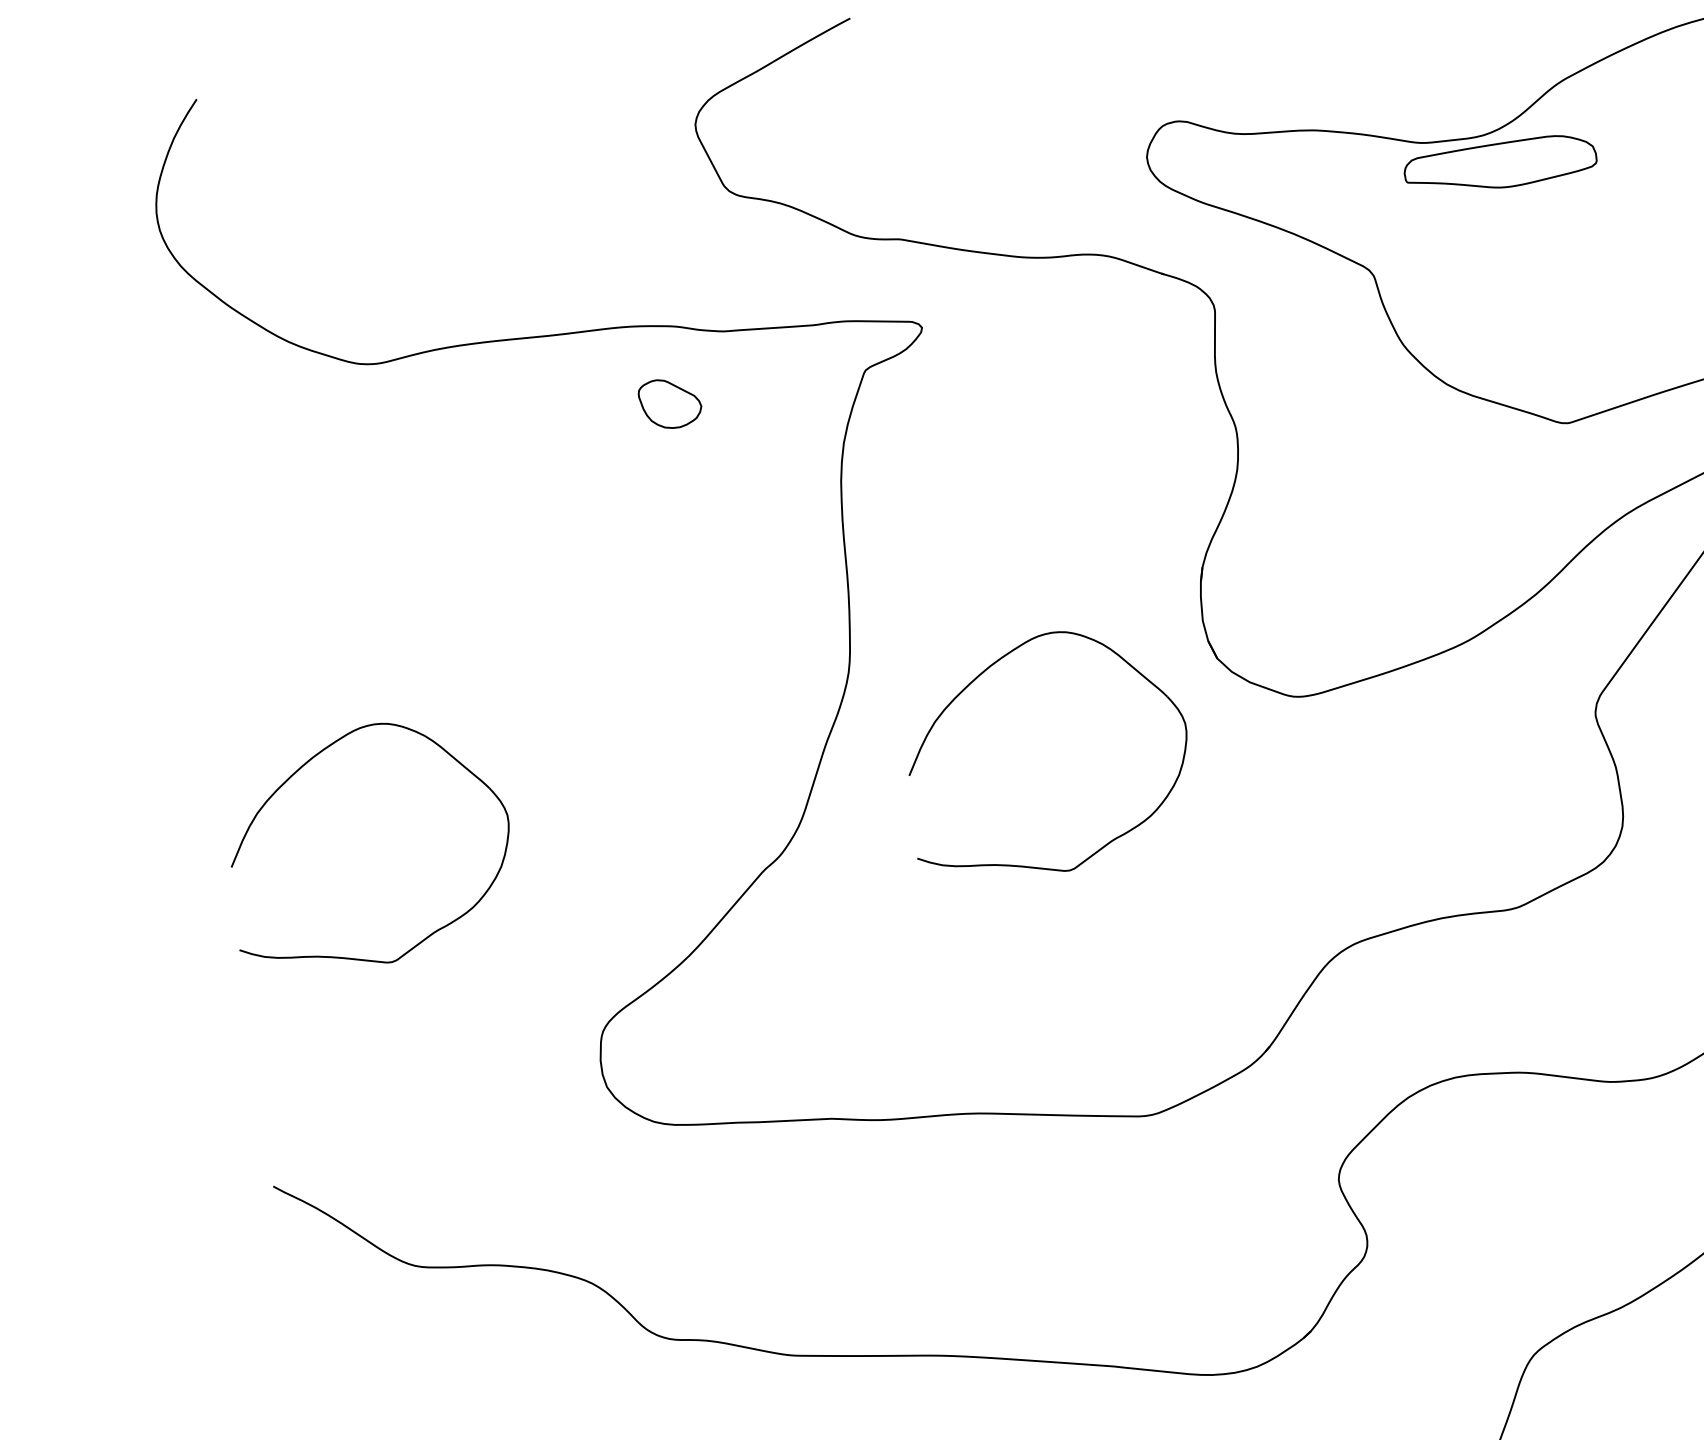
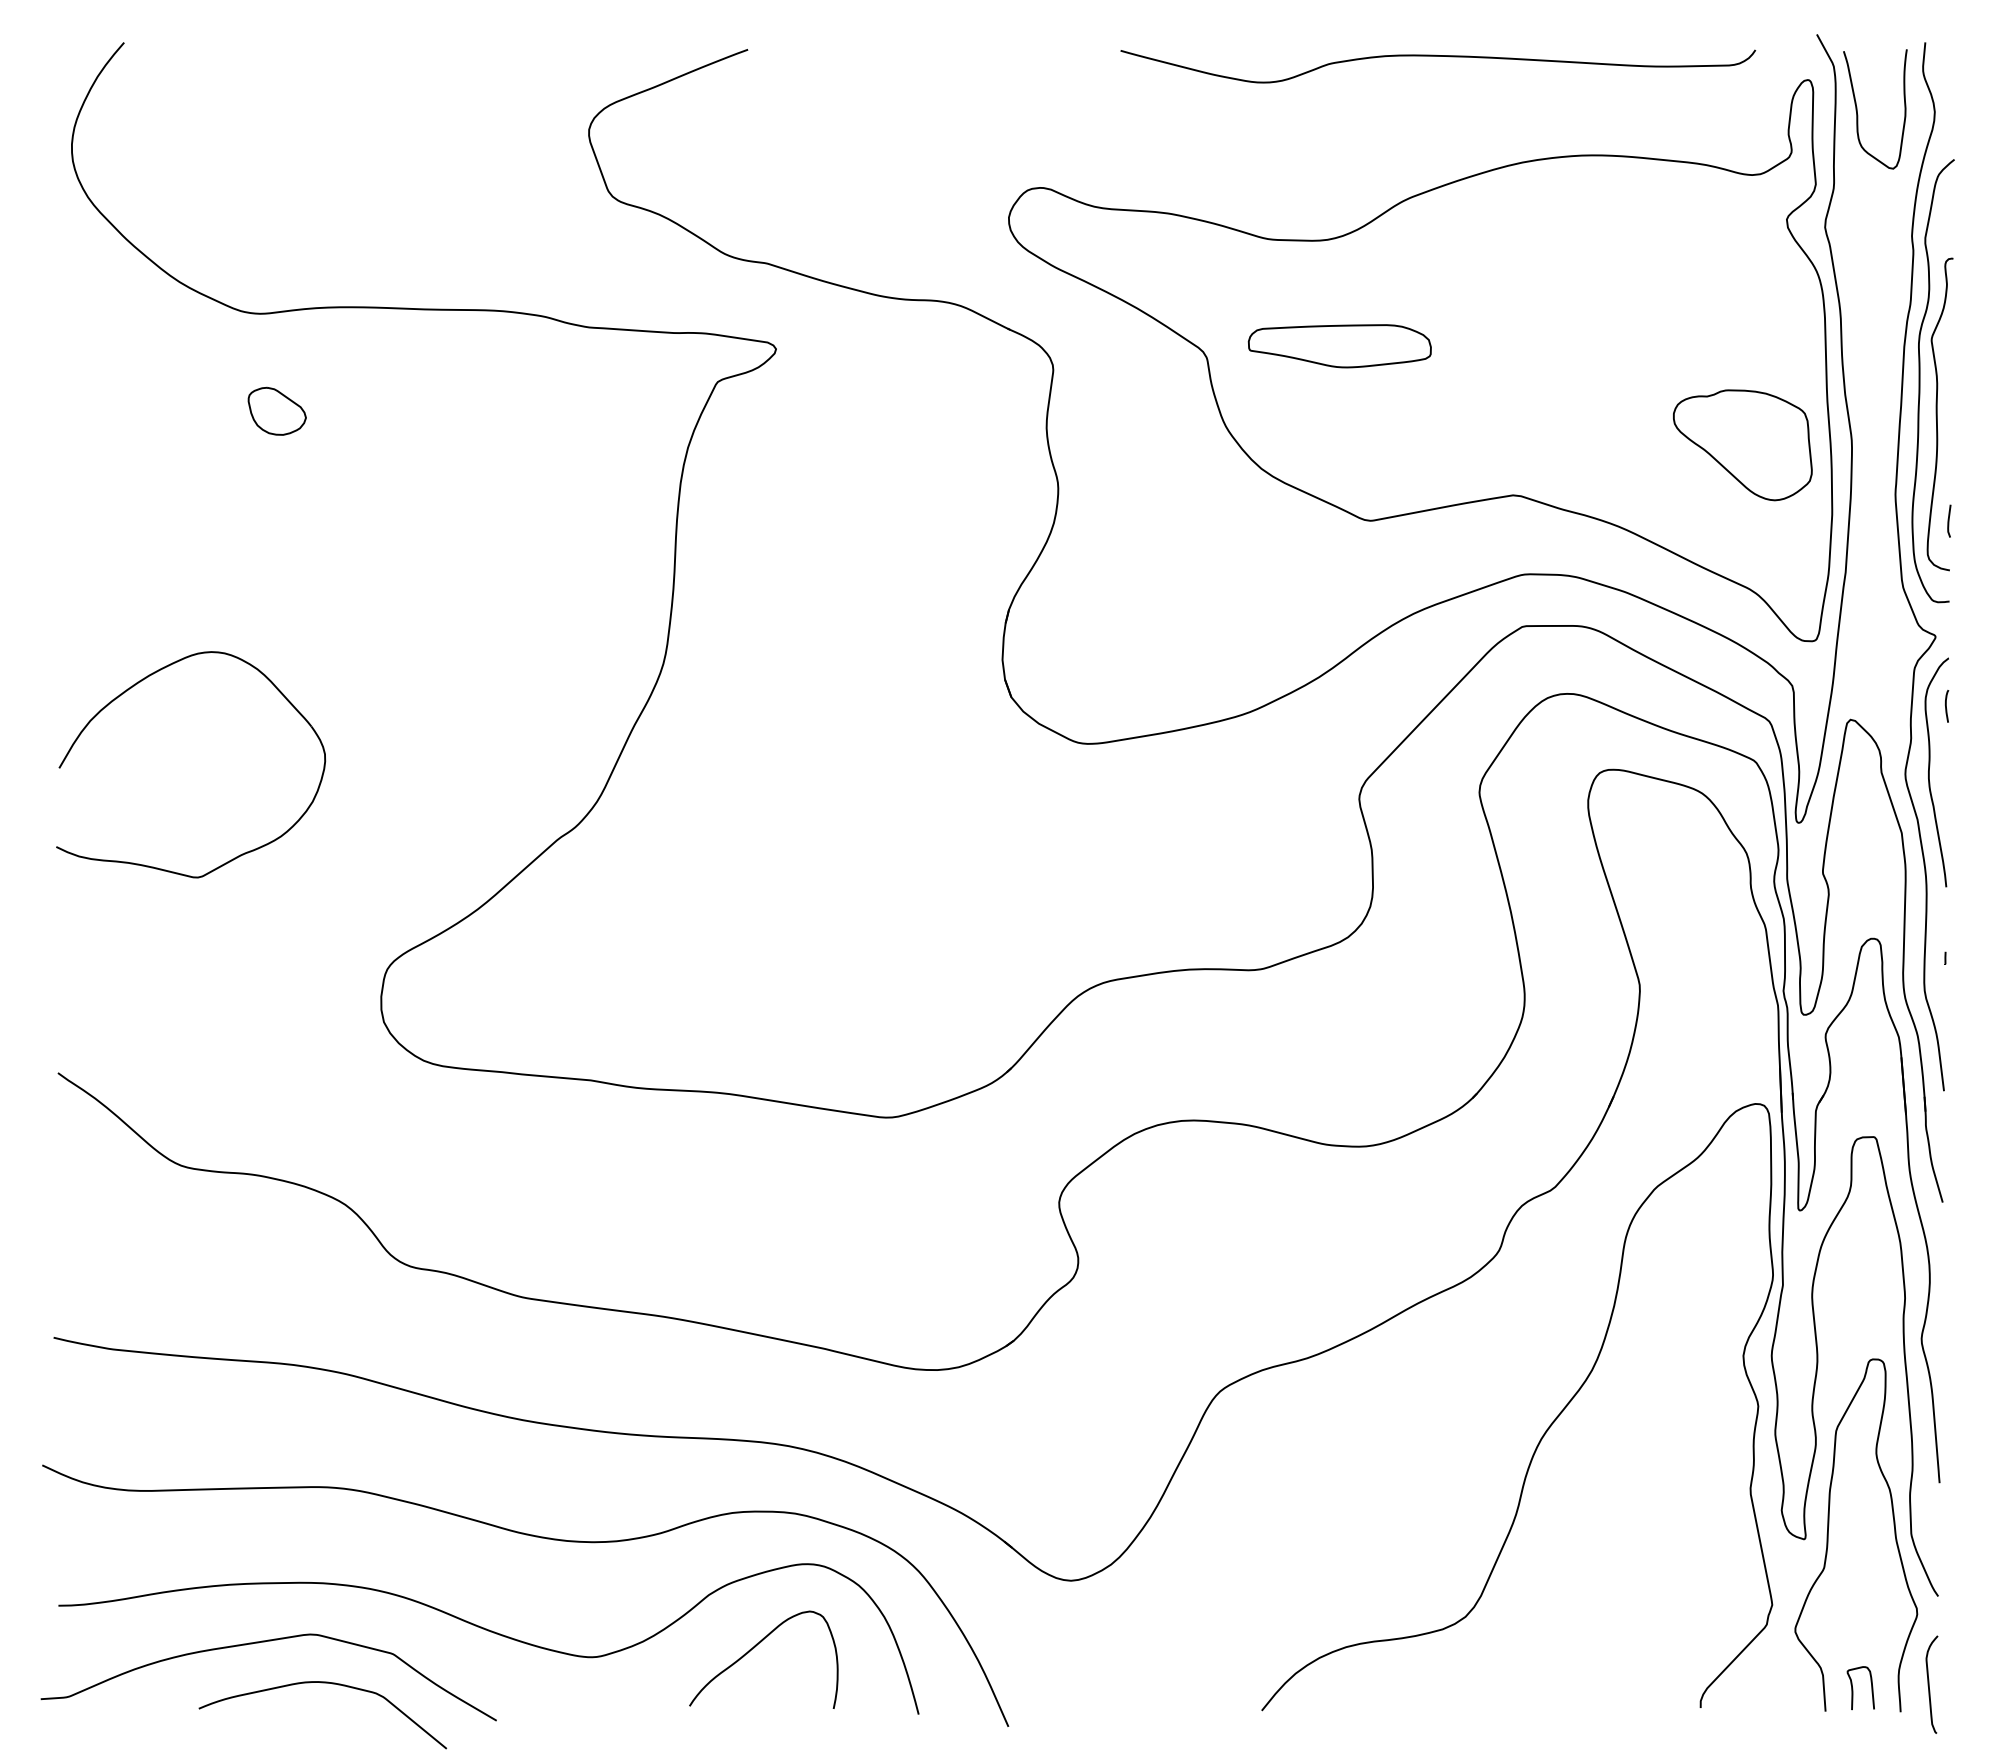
part: (1500, 165) -> (1339, 346), moved
part: (669, 402) -> (276, 410), moved
part: (979, 677) -> (785, 684), removed

